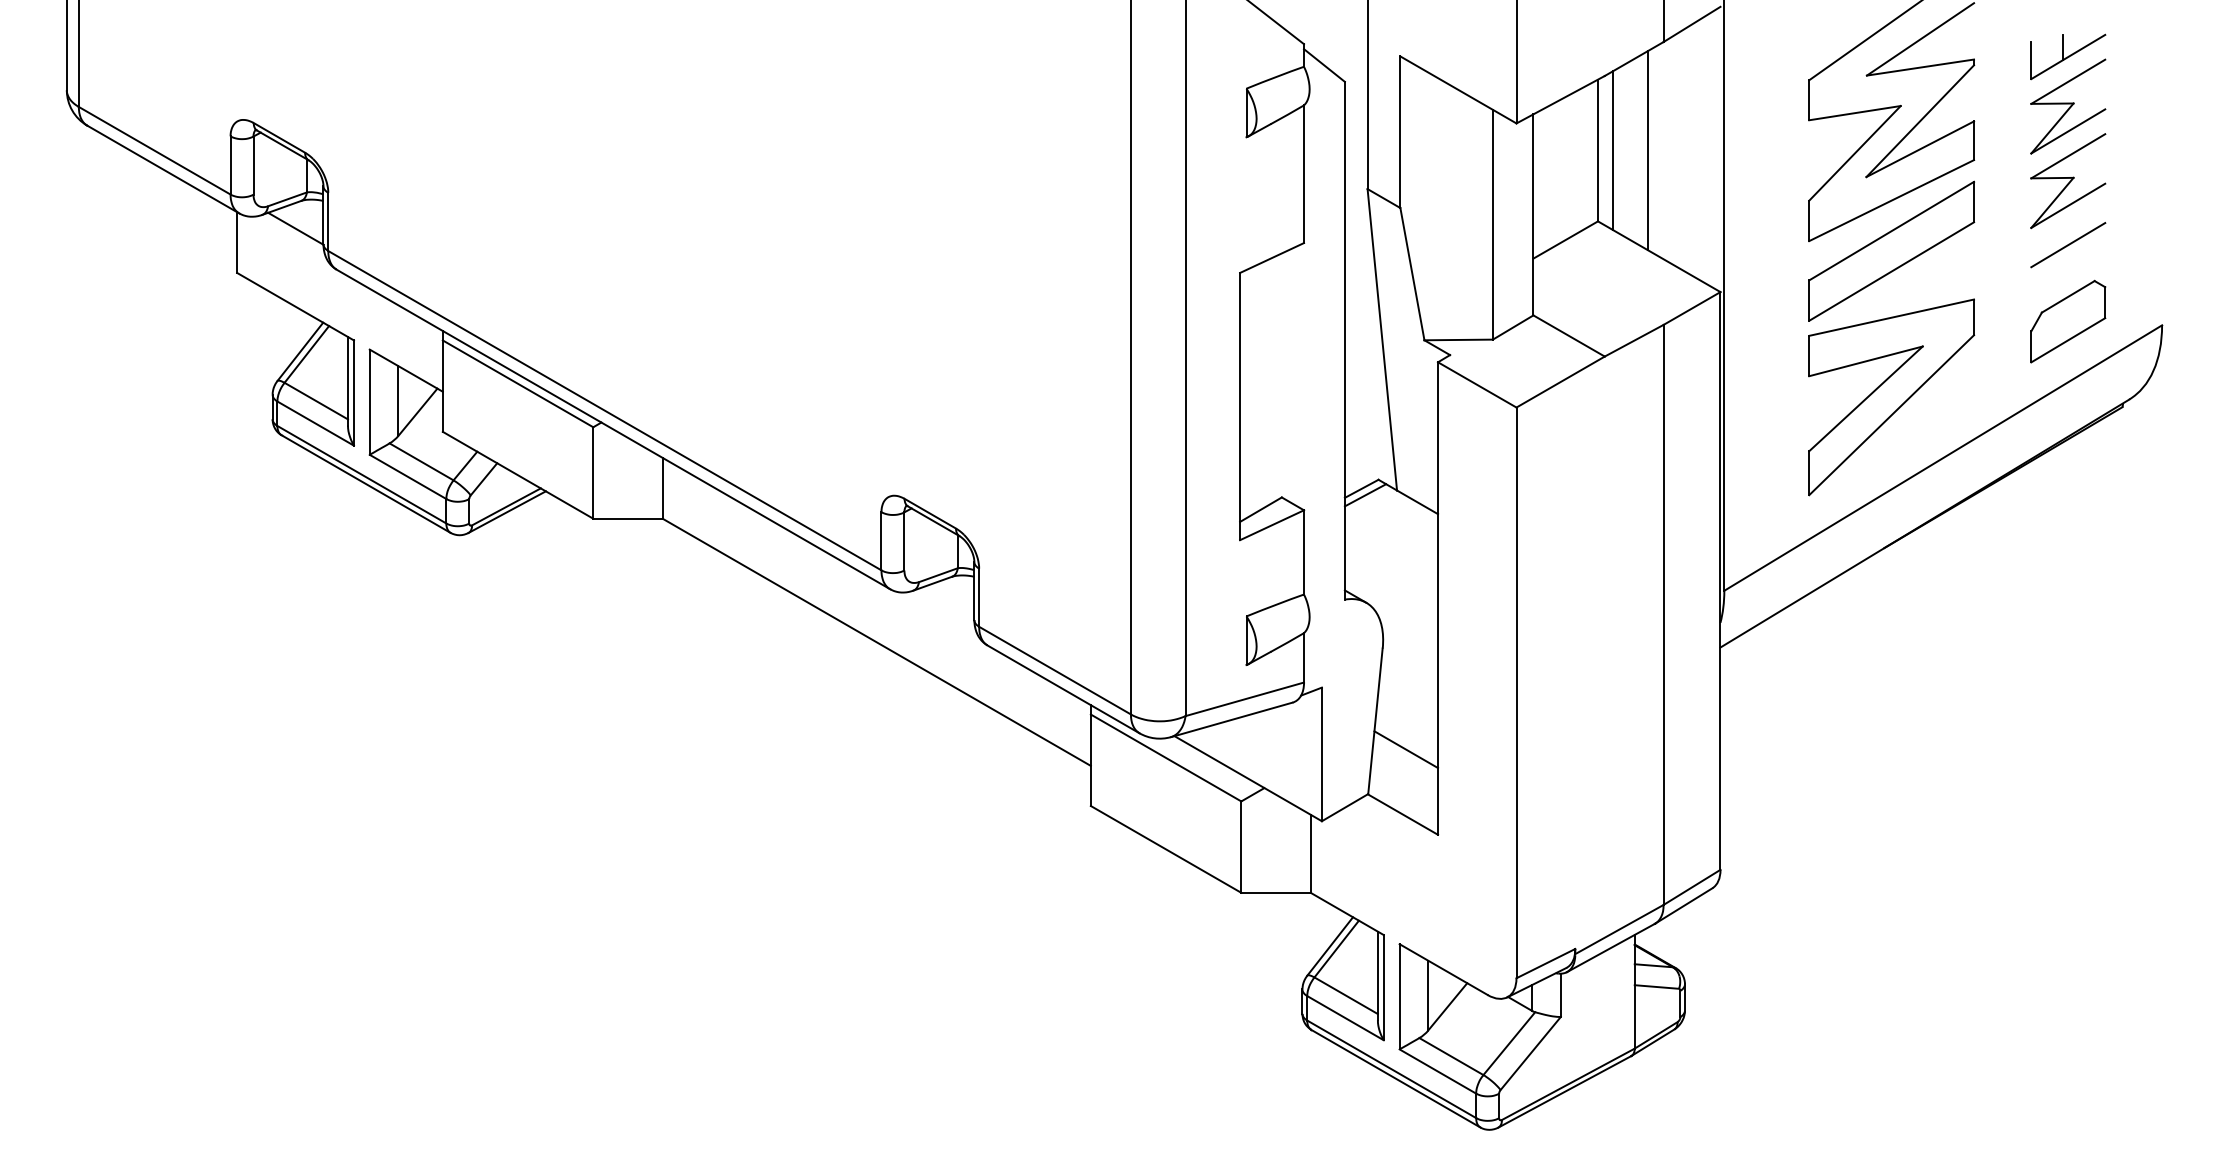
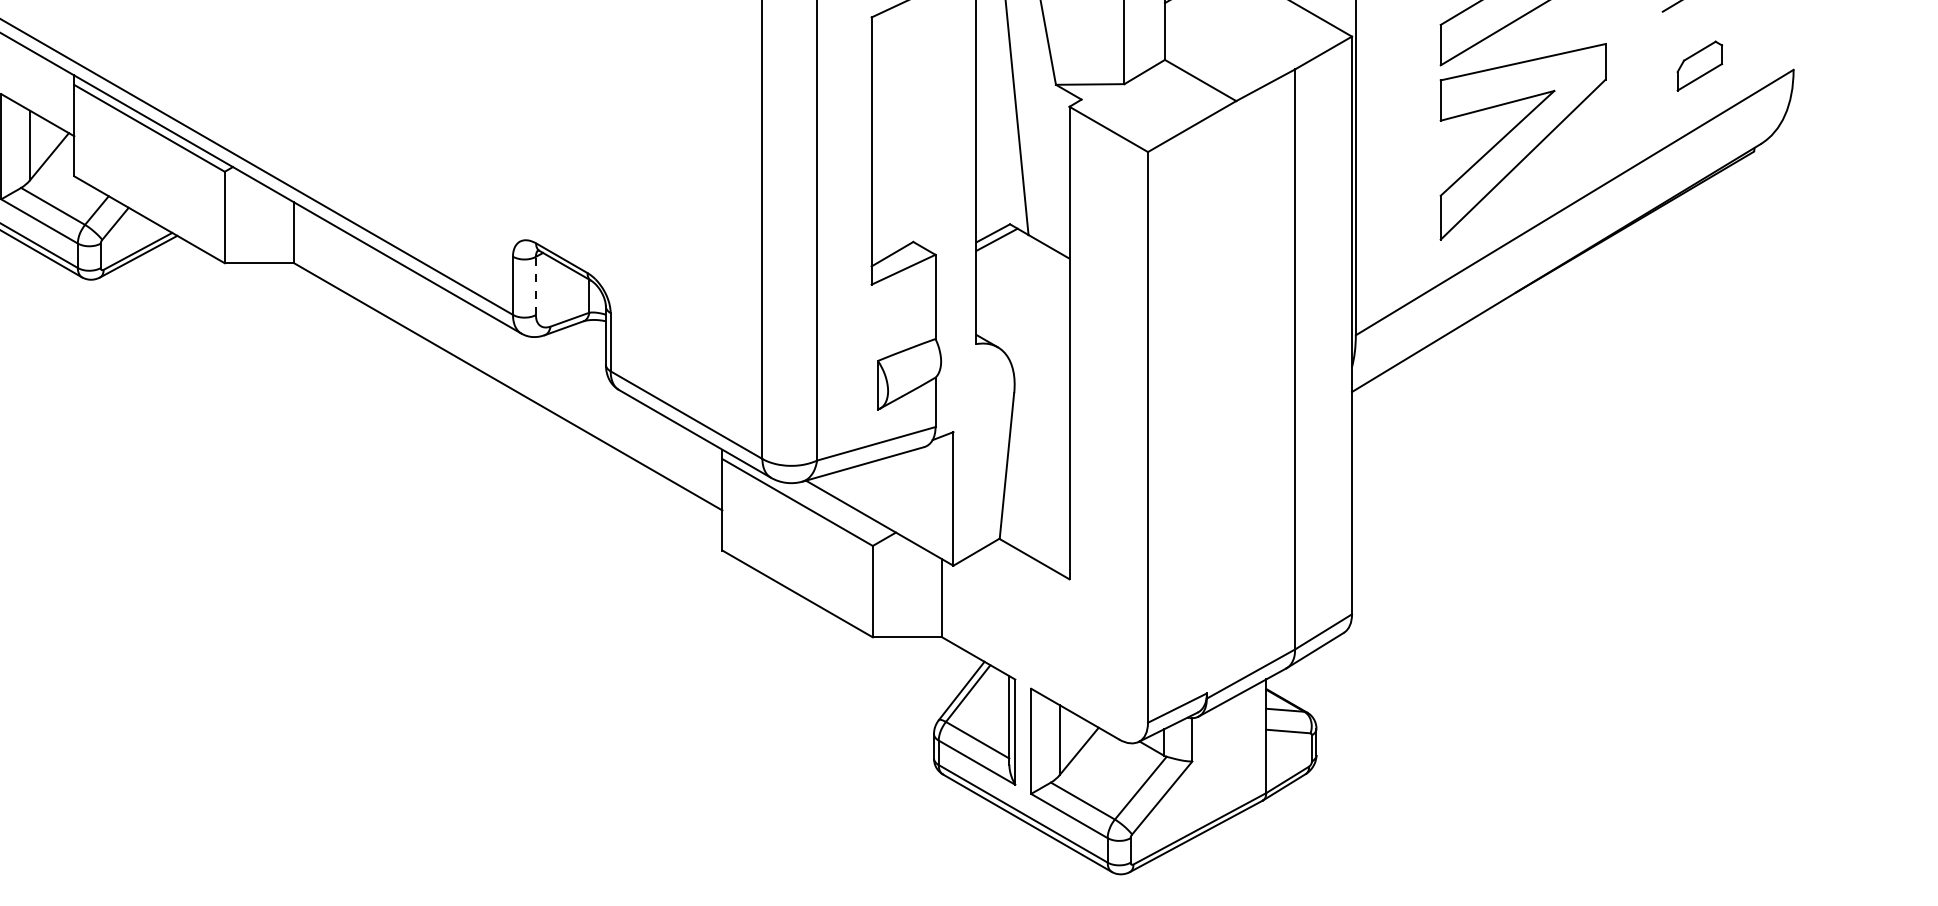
part: (2068, 321) -> (1700, 66), size x0.6
line: (904, 540) -> (536, 285), solid -> dashed
line: (1406, 749) -> (1038, 494), removed

